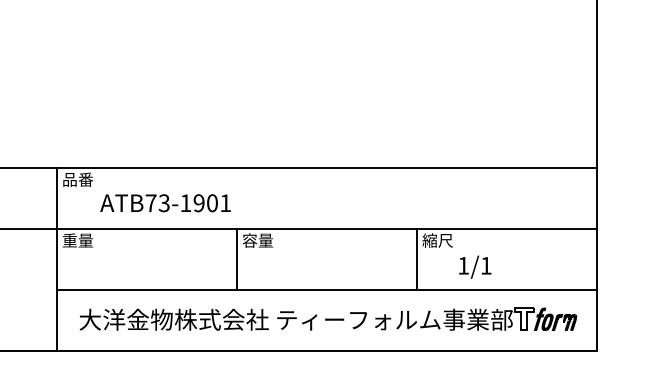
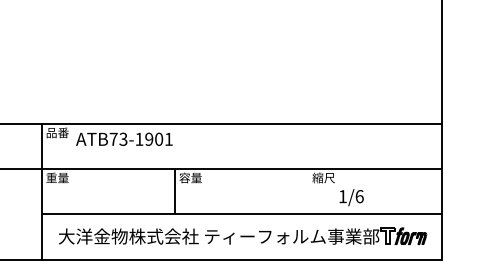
text: (165, 202) -> (124, 138), moved
line: (417, 258) -> (308, 191), removed
text: (486, 265) -> (359, 196), 1/1 -> 1/6

